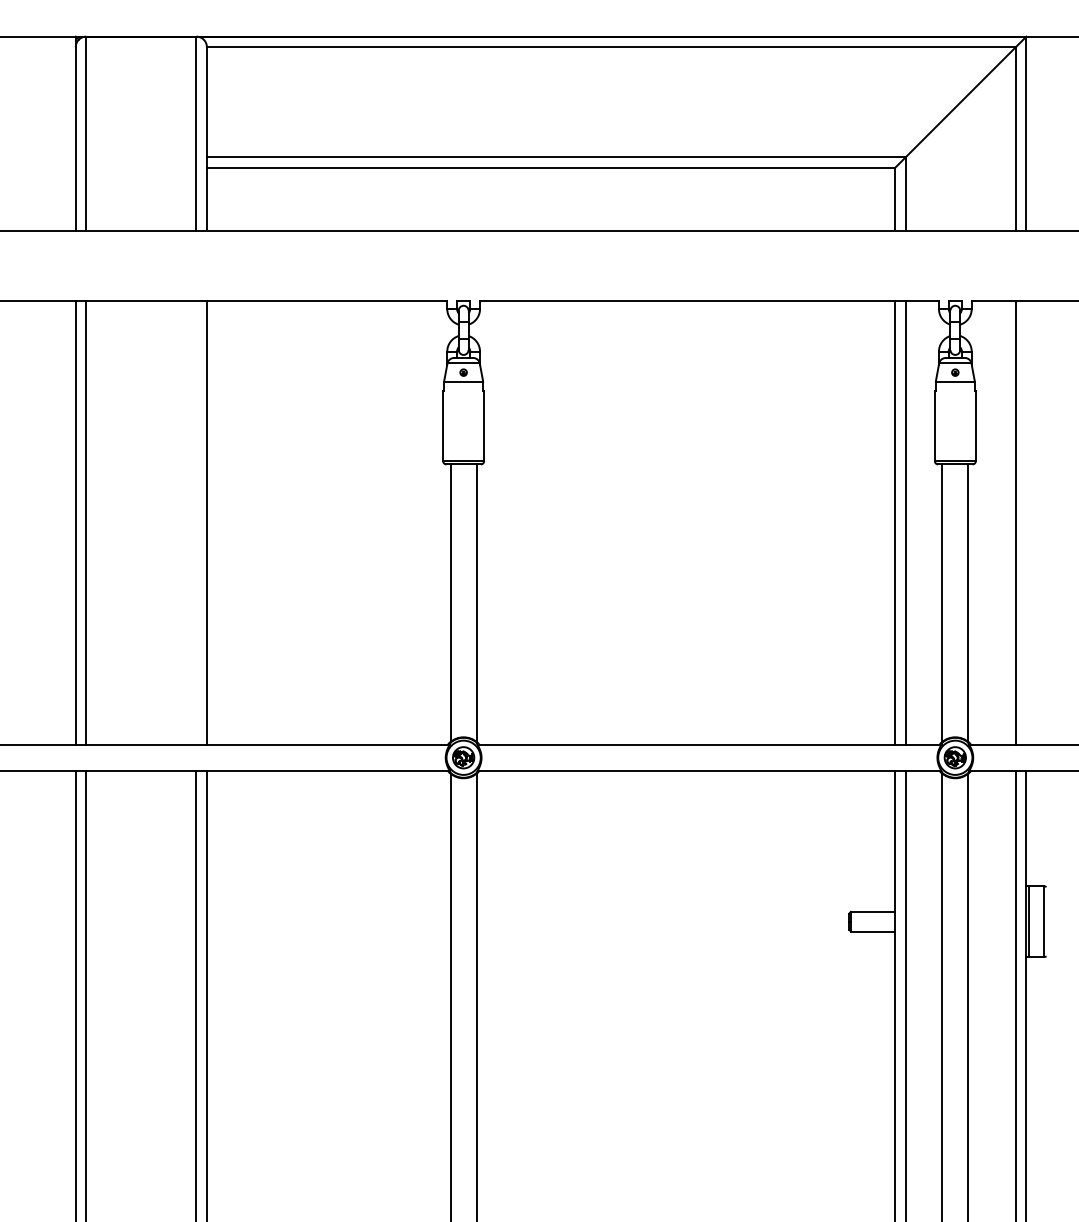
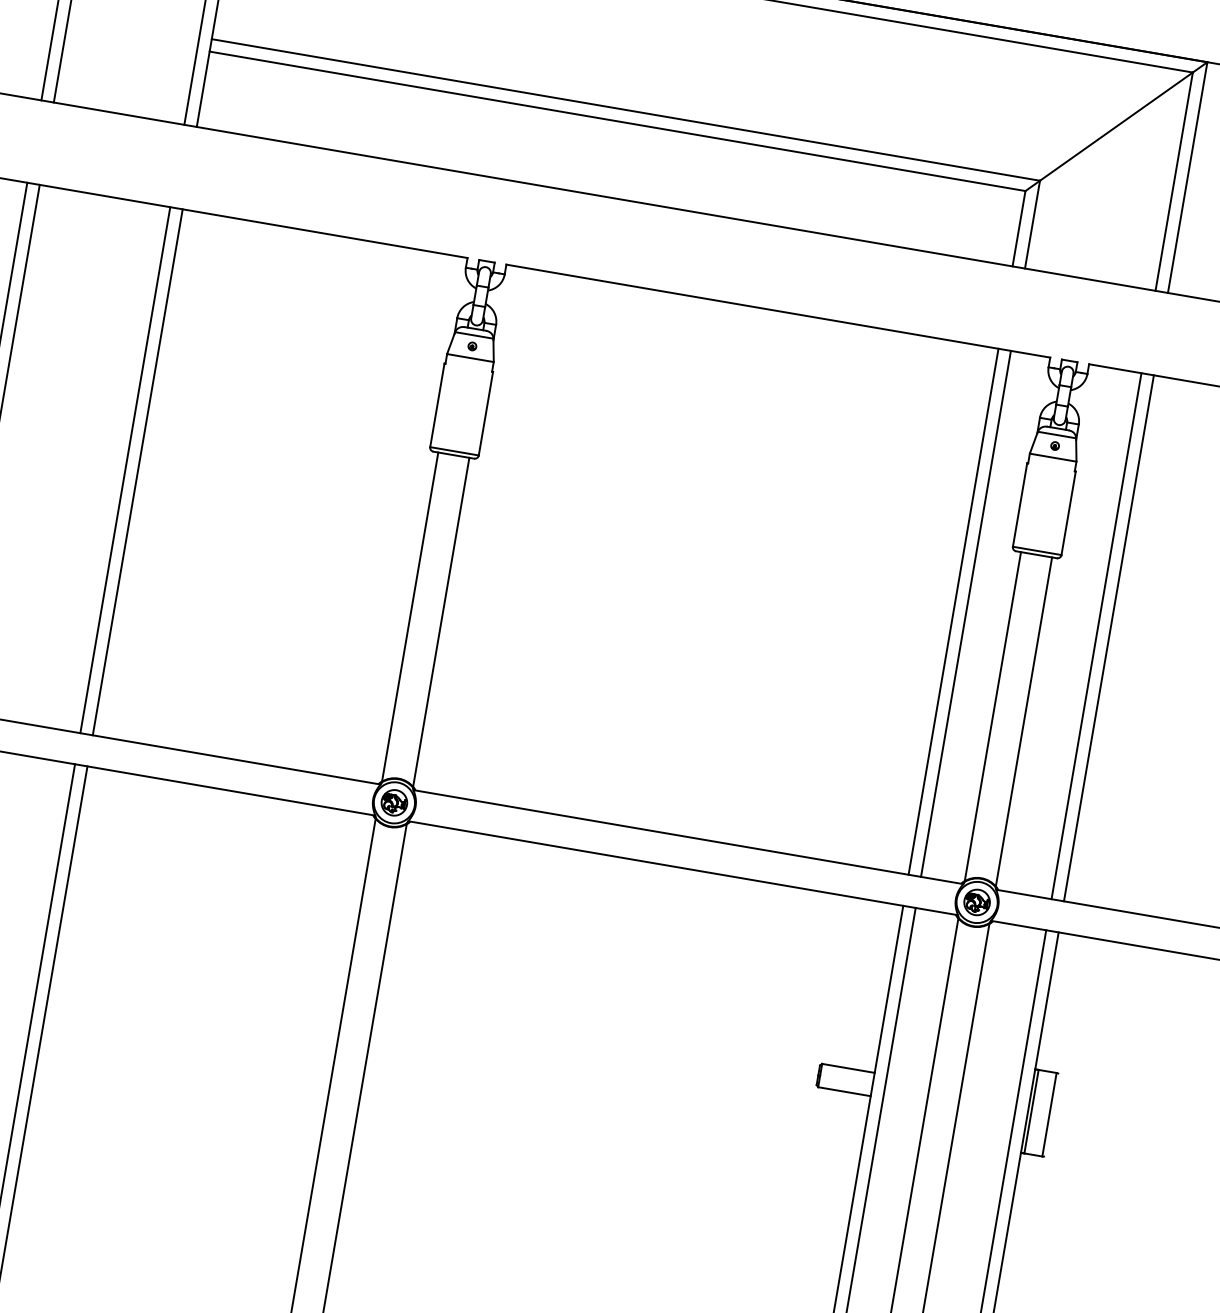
line: (196, 522) -> (125, 469), added
line: (1026, 522) -> (1109, 638), added

